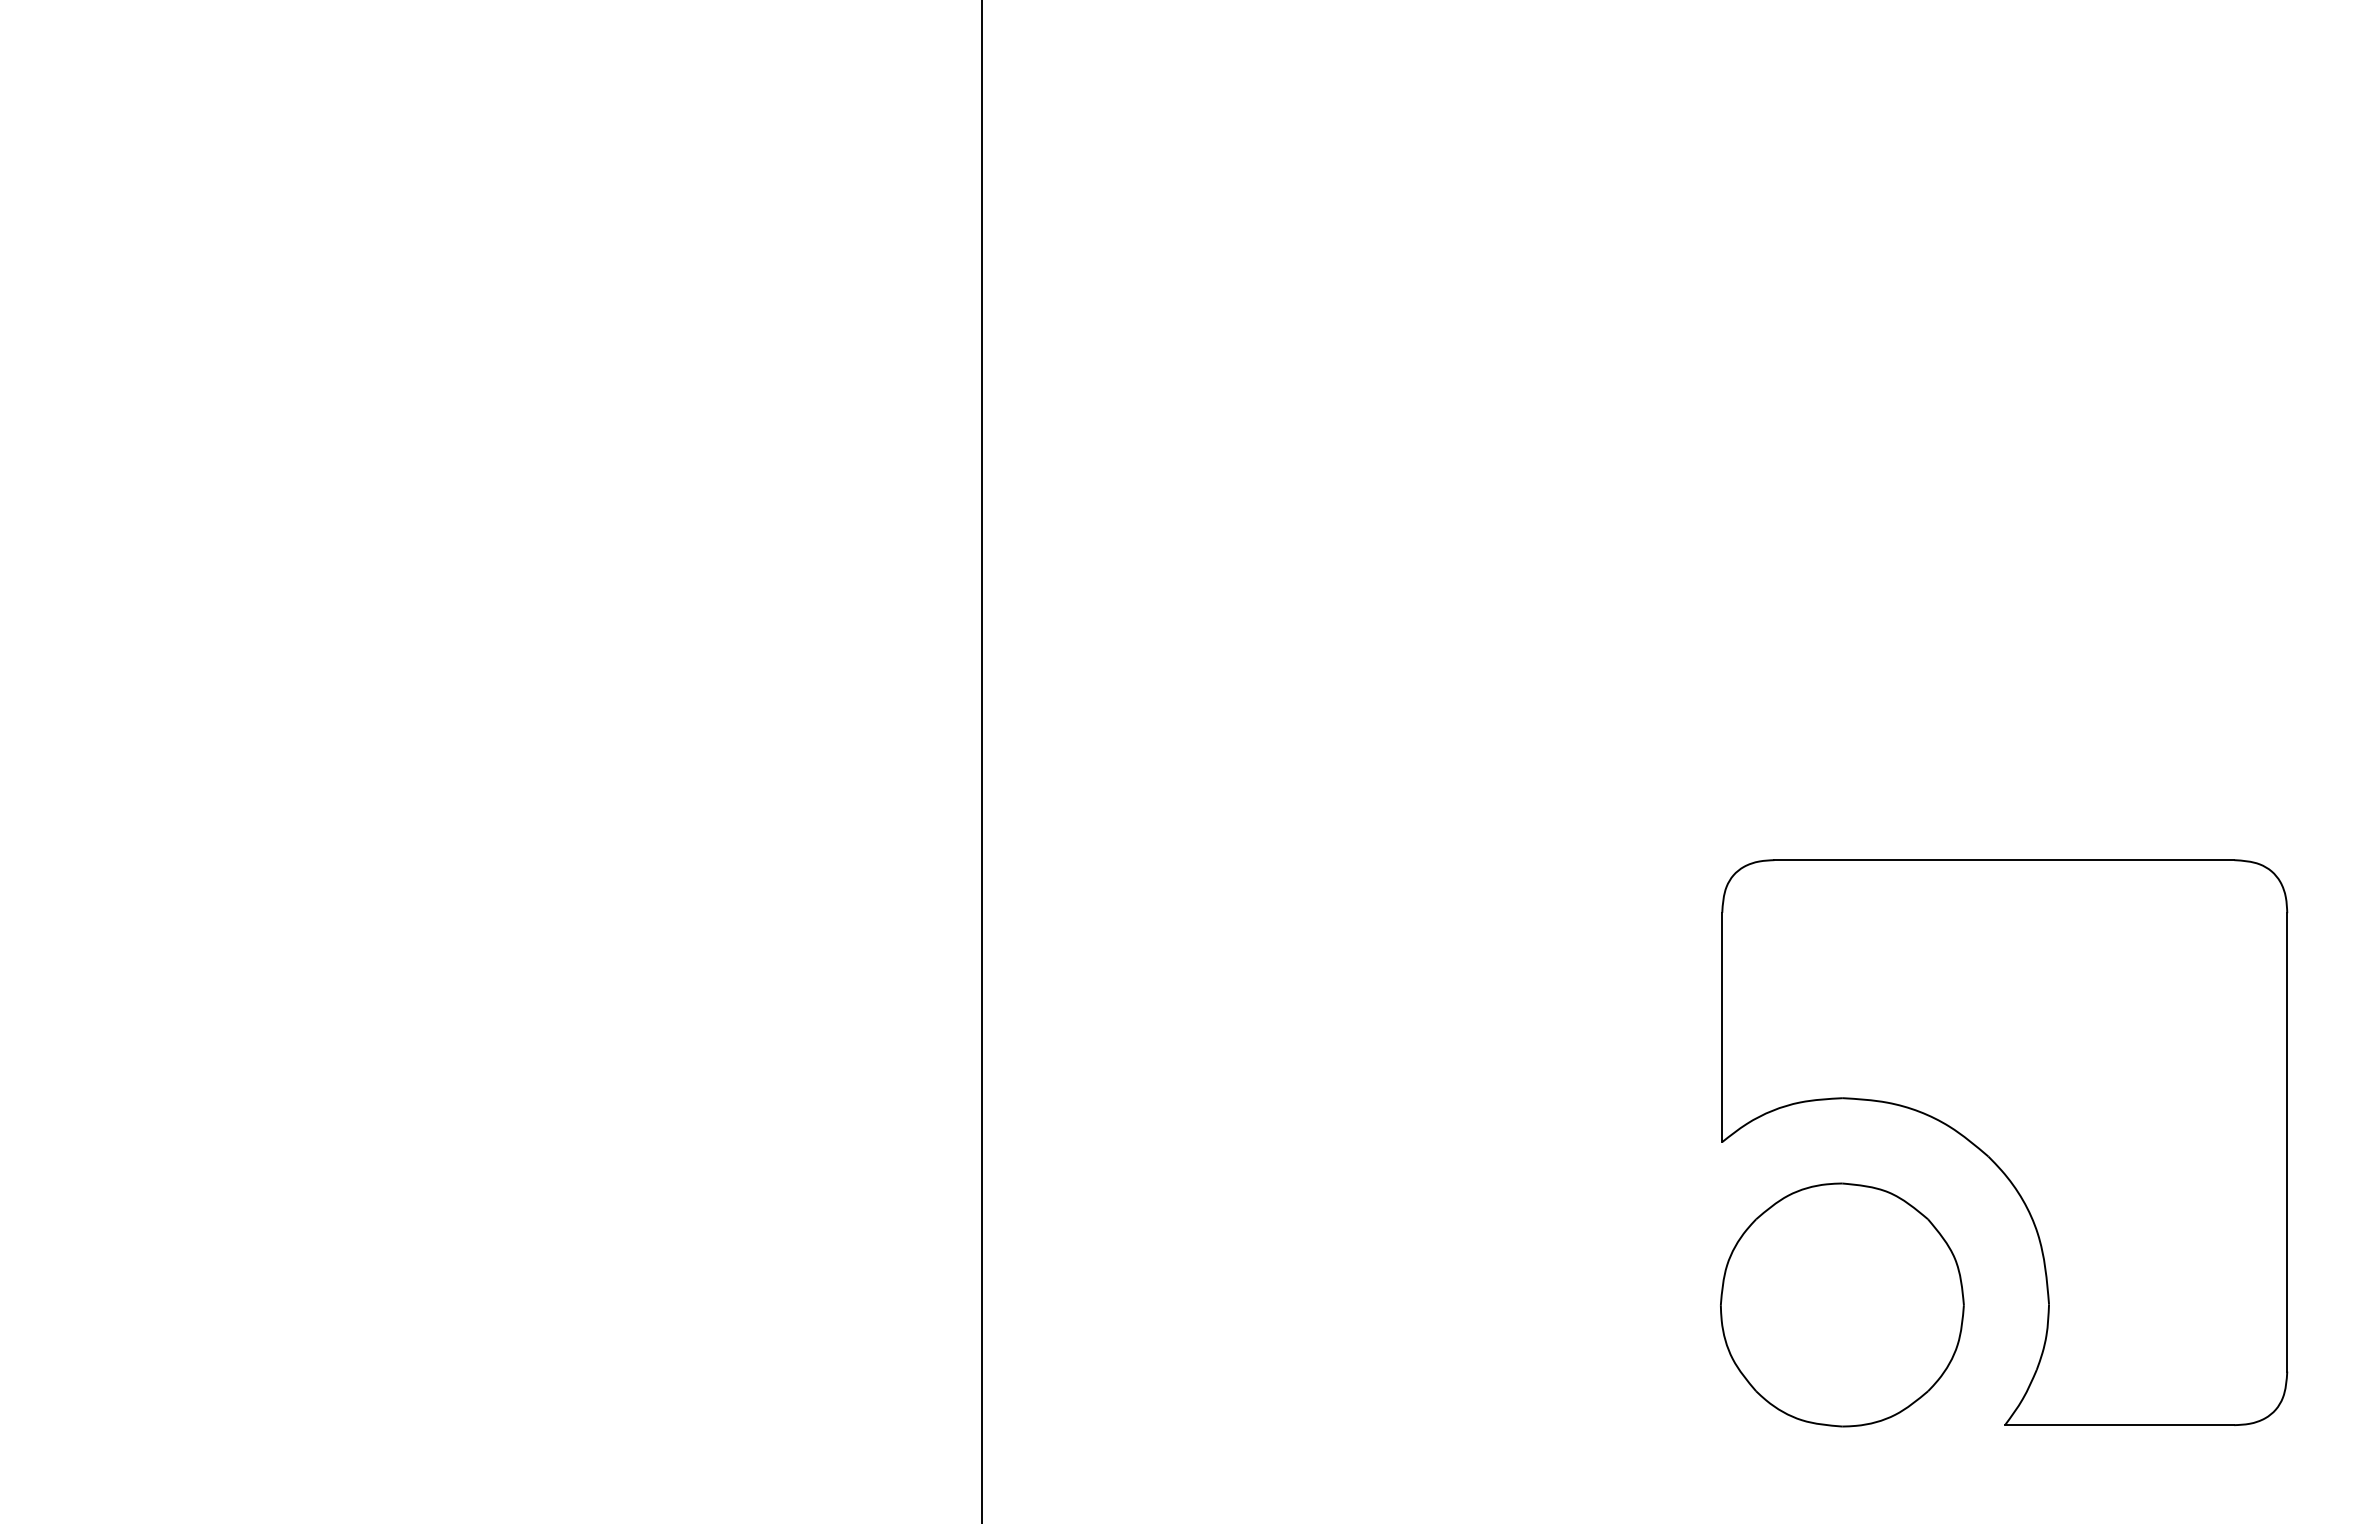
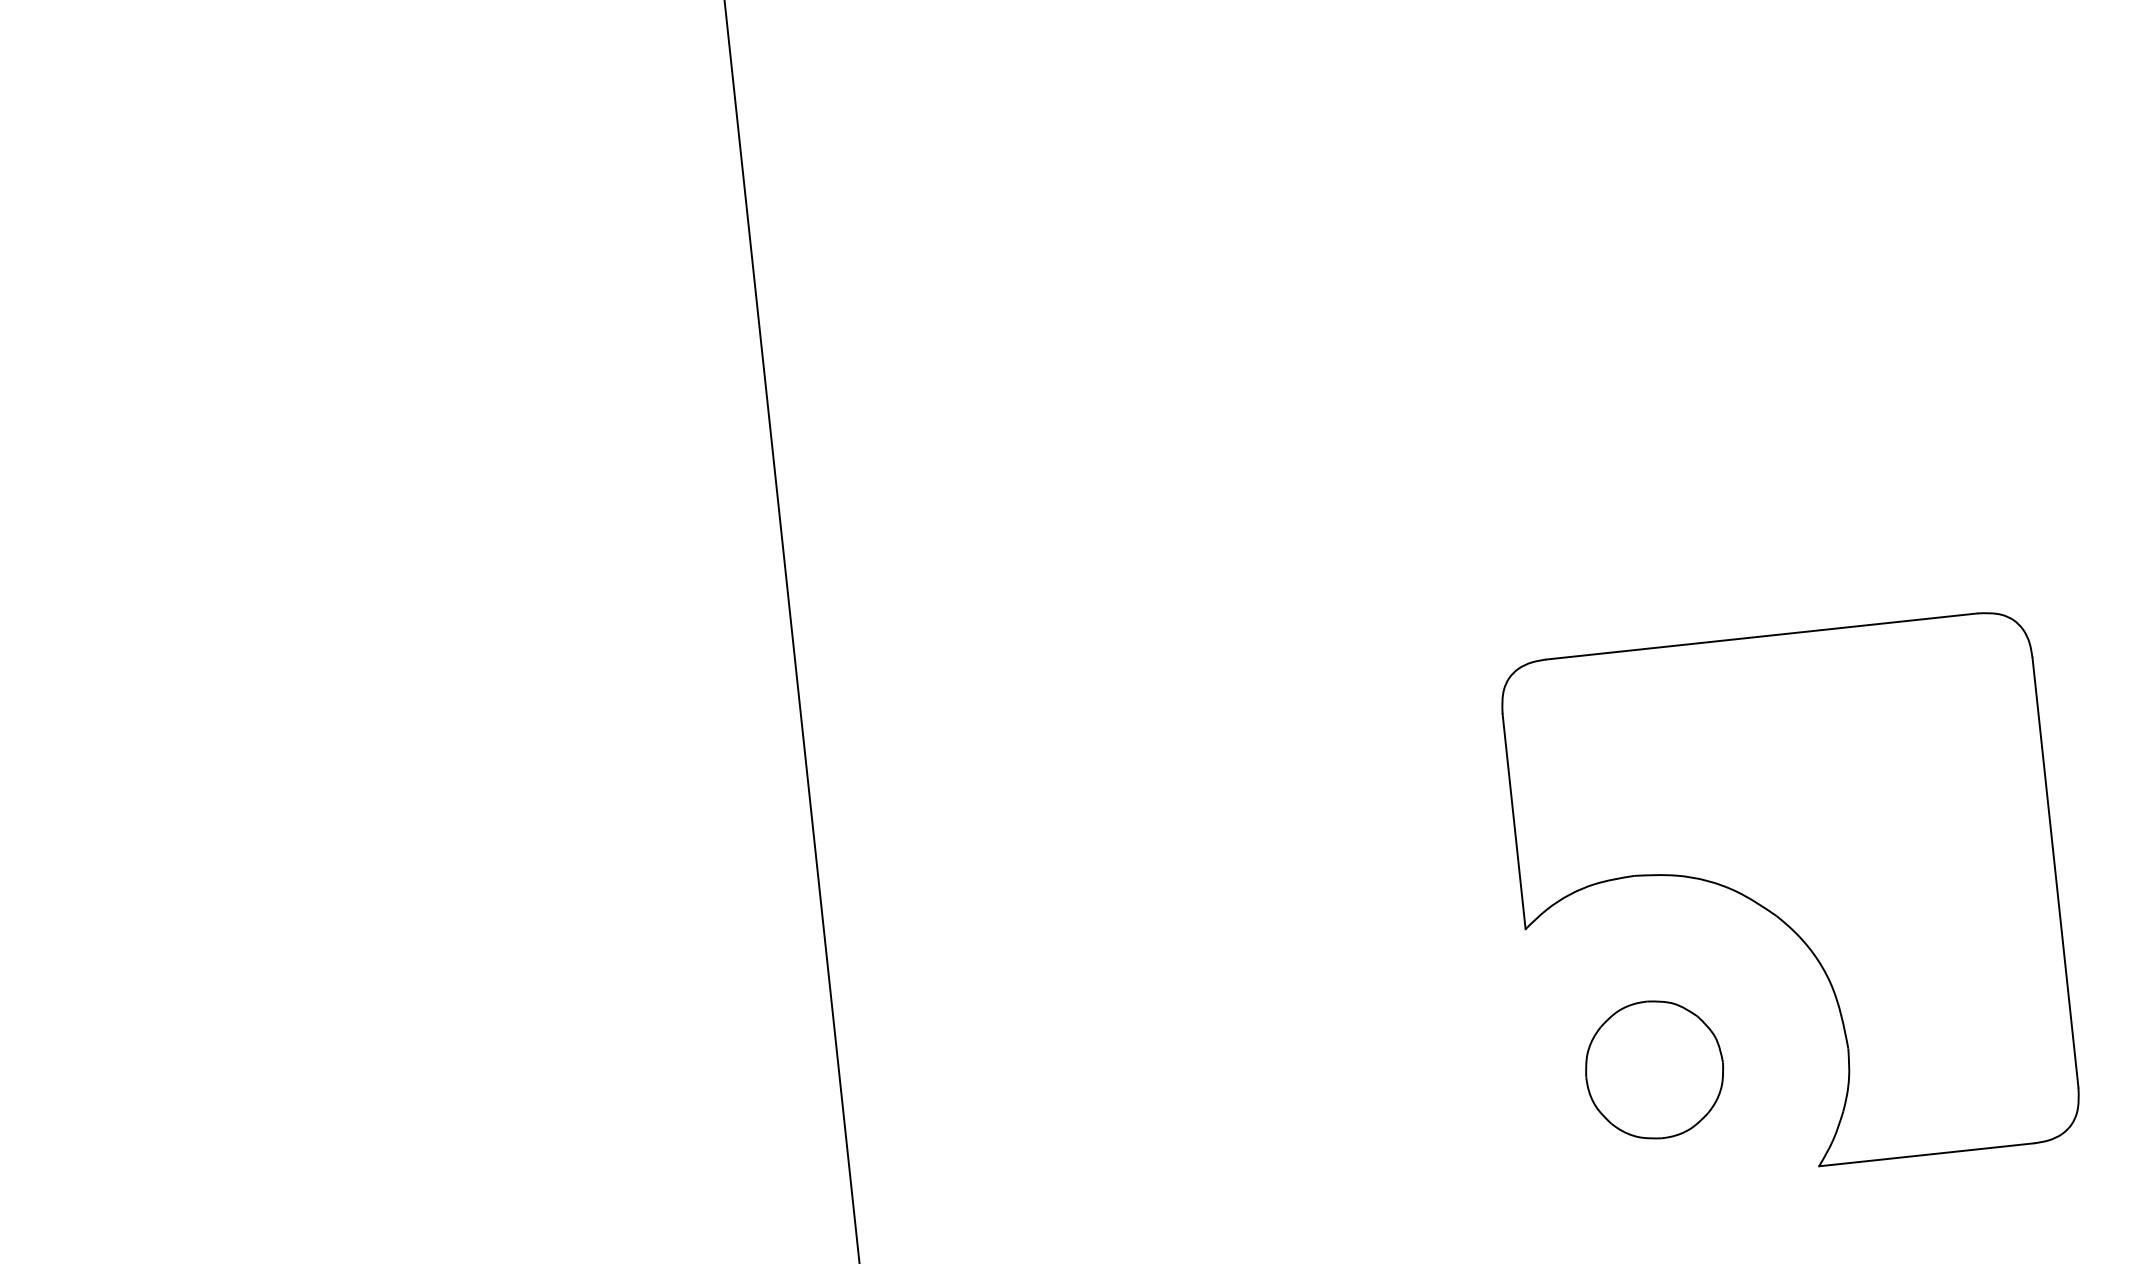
part: (1842, 1304) -> (1654, 1069), size x0.6

